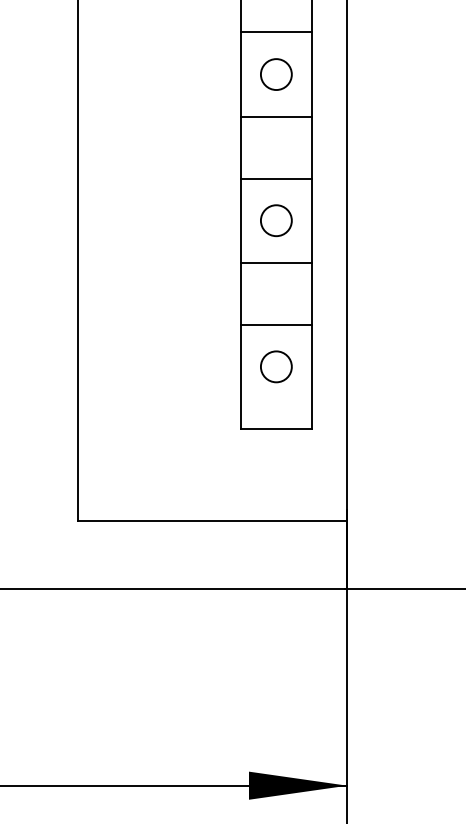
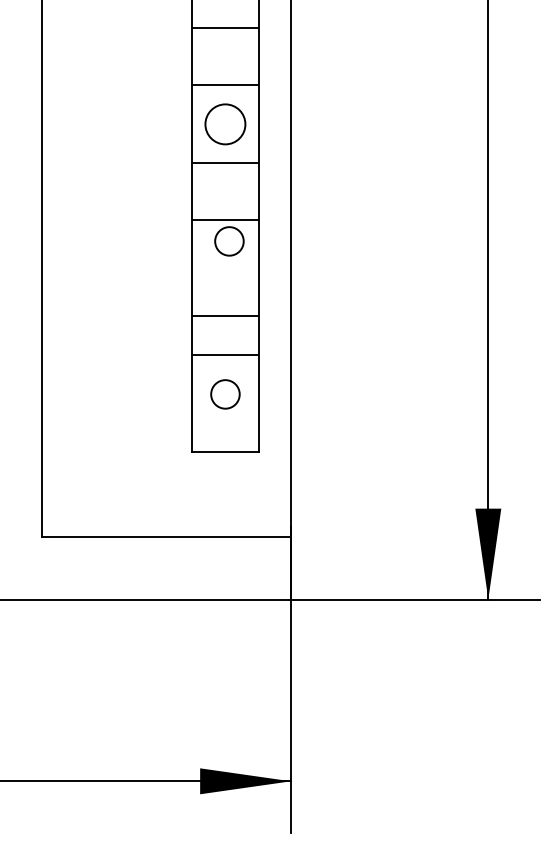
circle: (276, 74) -> (225, 124), size x1.4
circle: (276, 220) -> (229, 241), moved
line: (276, 263) -> (225, 316), moved

